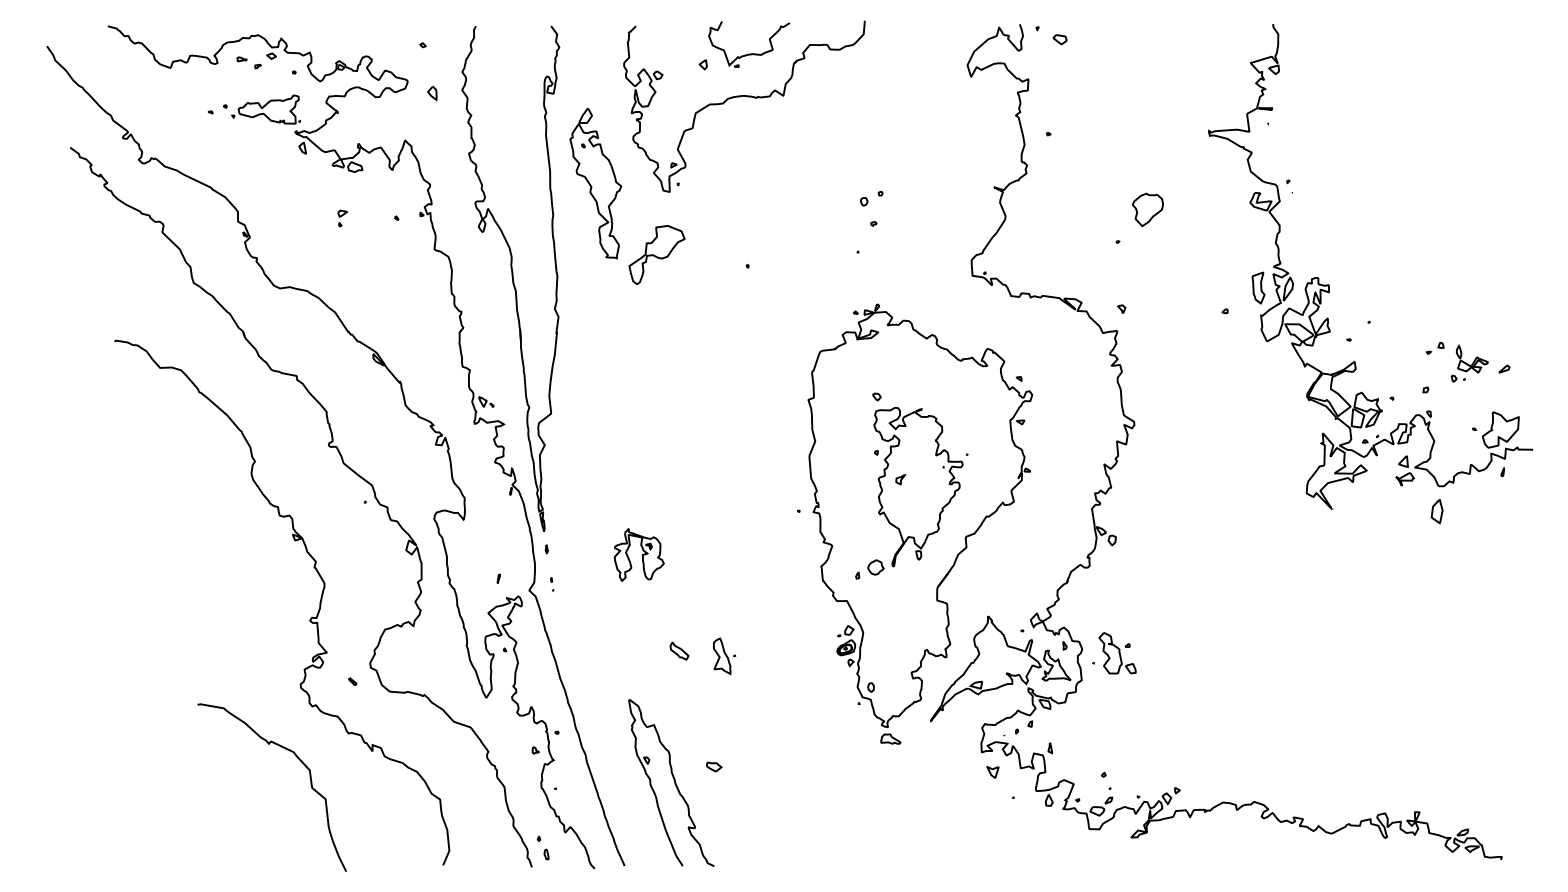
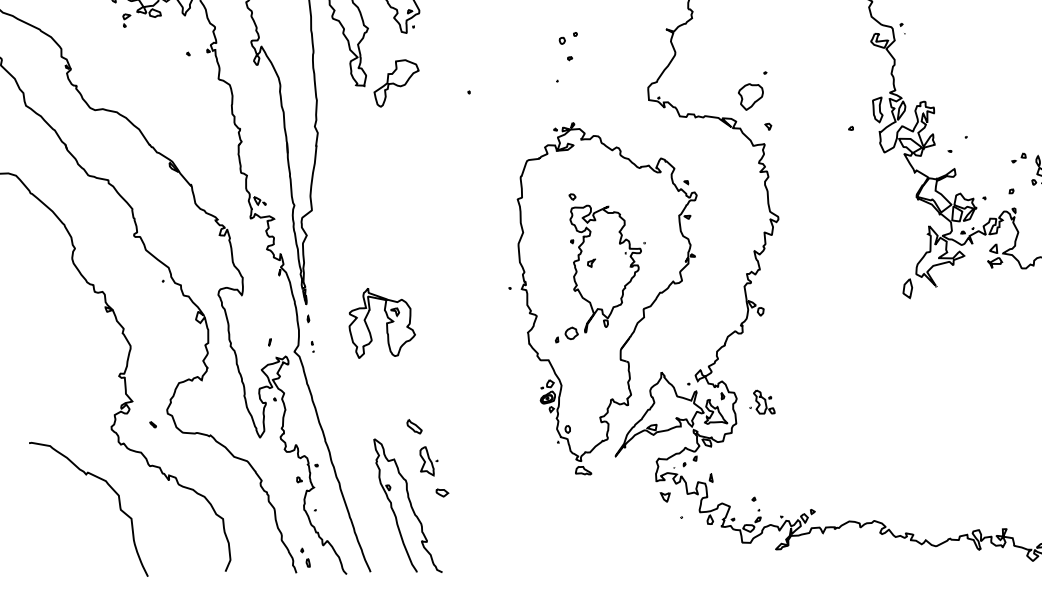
part: (1147, 209) -> (750, 96), moved
part: (342, 218) -> (126, 20), moved
part: (1436, 511) -> (907, 288), moved
part: (639, 554) -> (382, 323), size x1.67
part: (679, 650) -> (414, 426), moved
part: (1114, 653) -> (762, 402), size x0.71
part: (724, 656) -> (428, 461), moved

